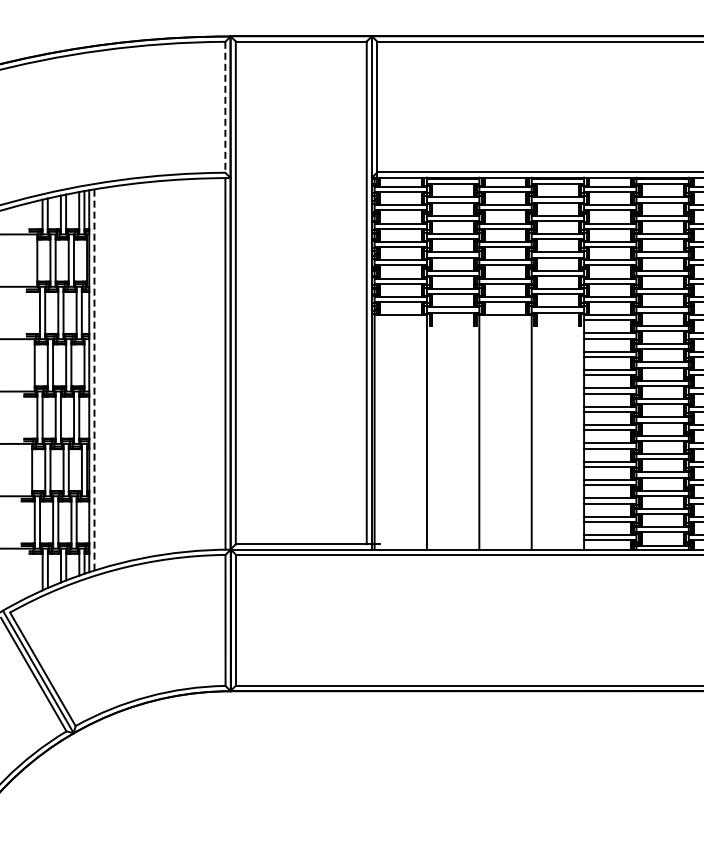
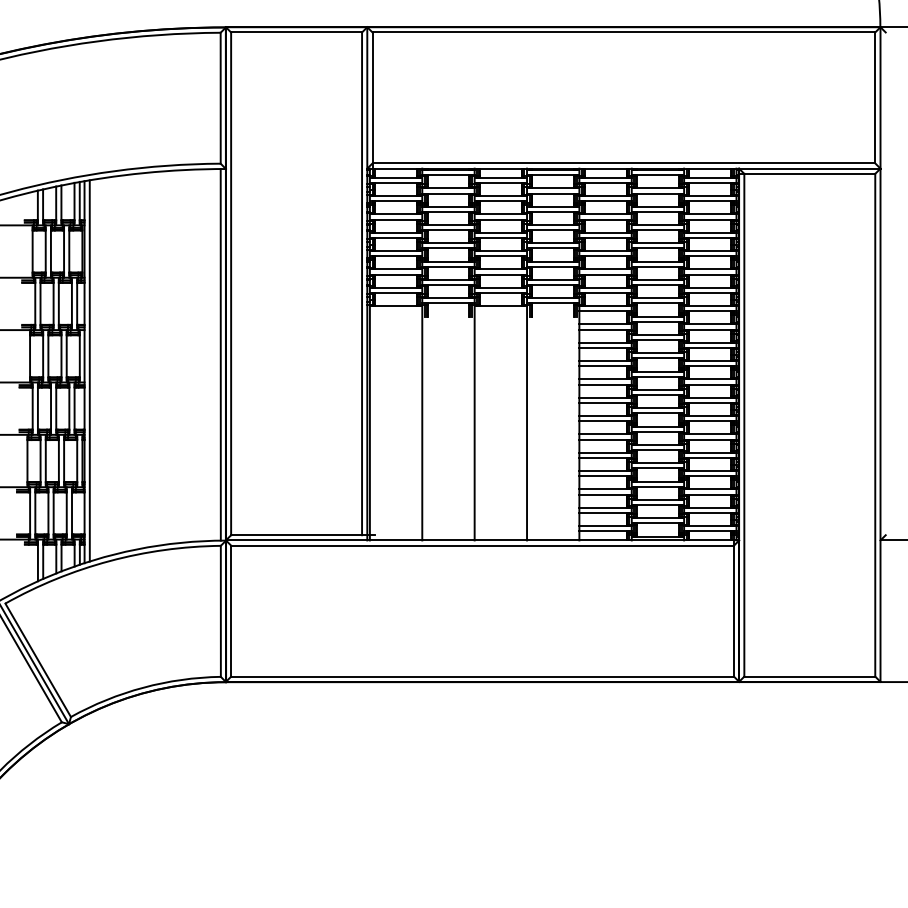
line: (225, 107) -> (220, 98), dashed -> solid
line: (94, 379) -> (89, 370), dashed -> solid

